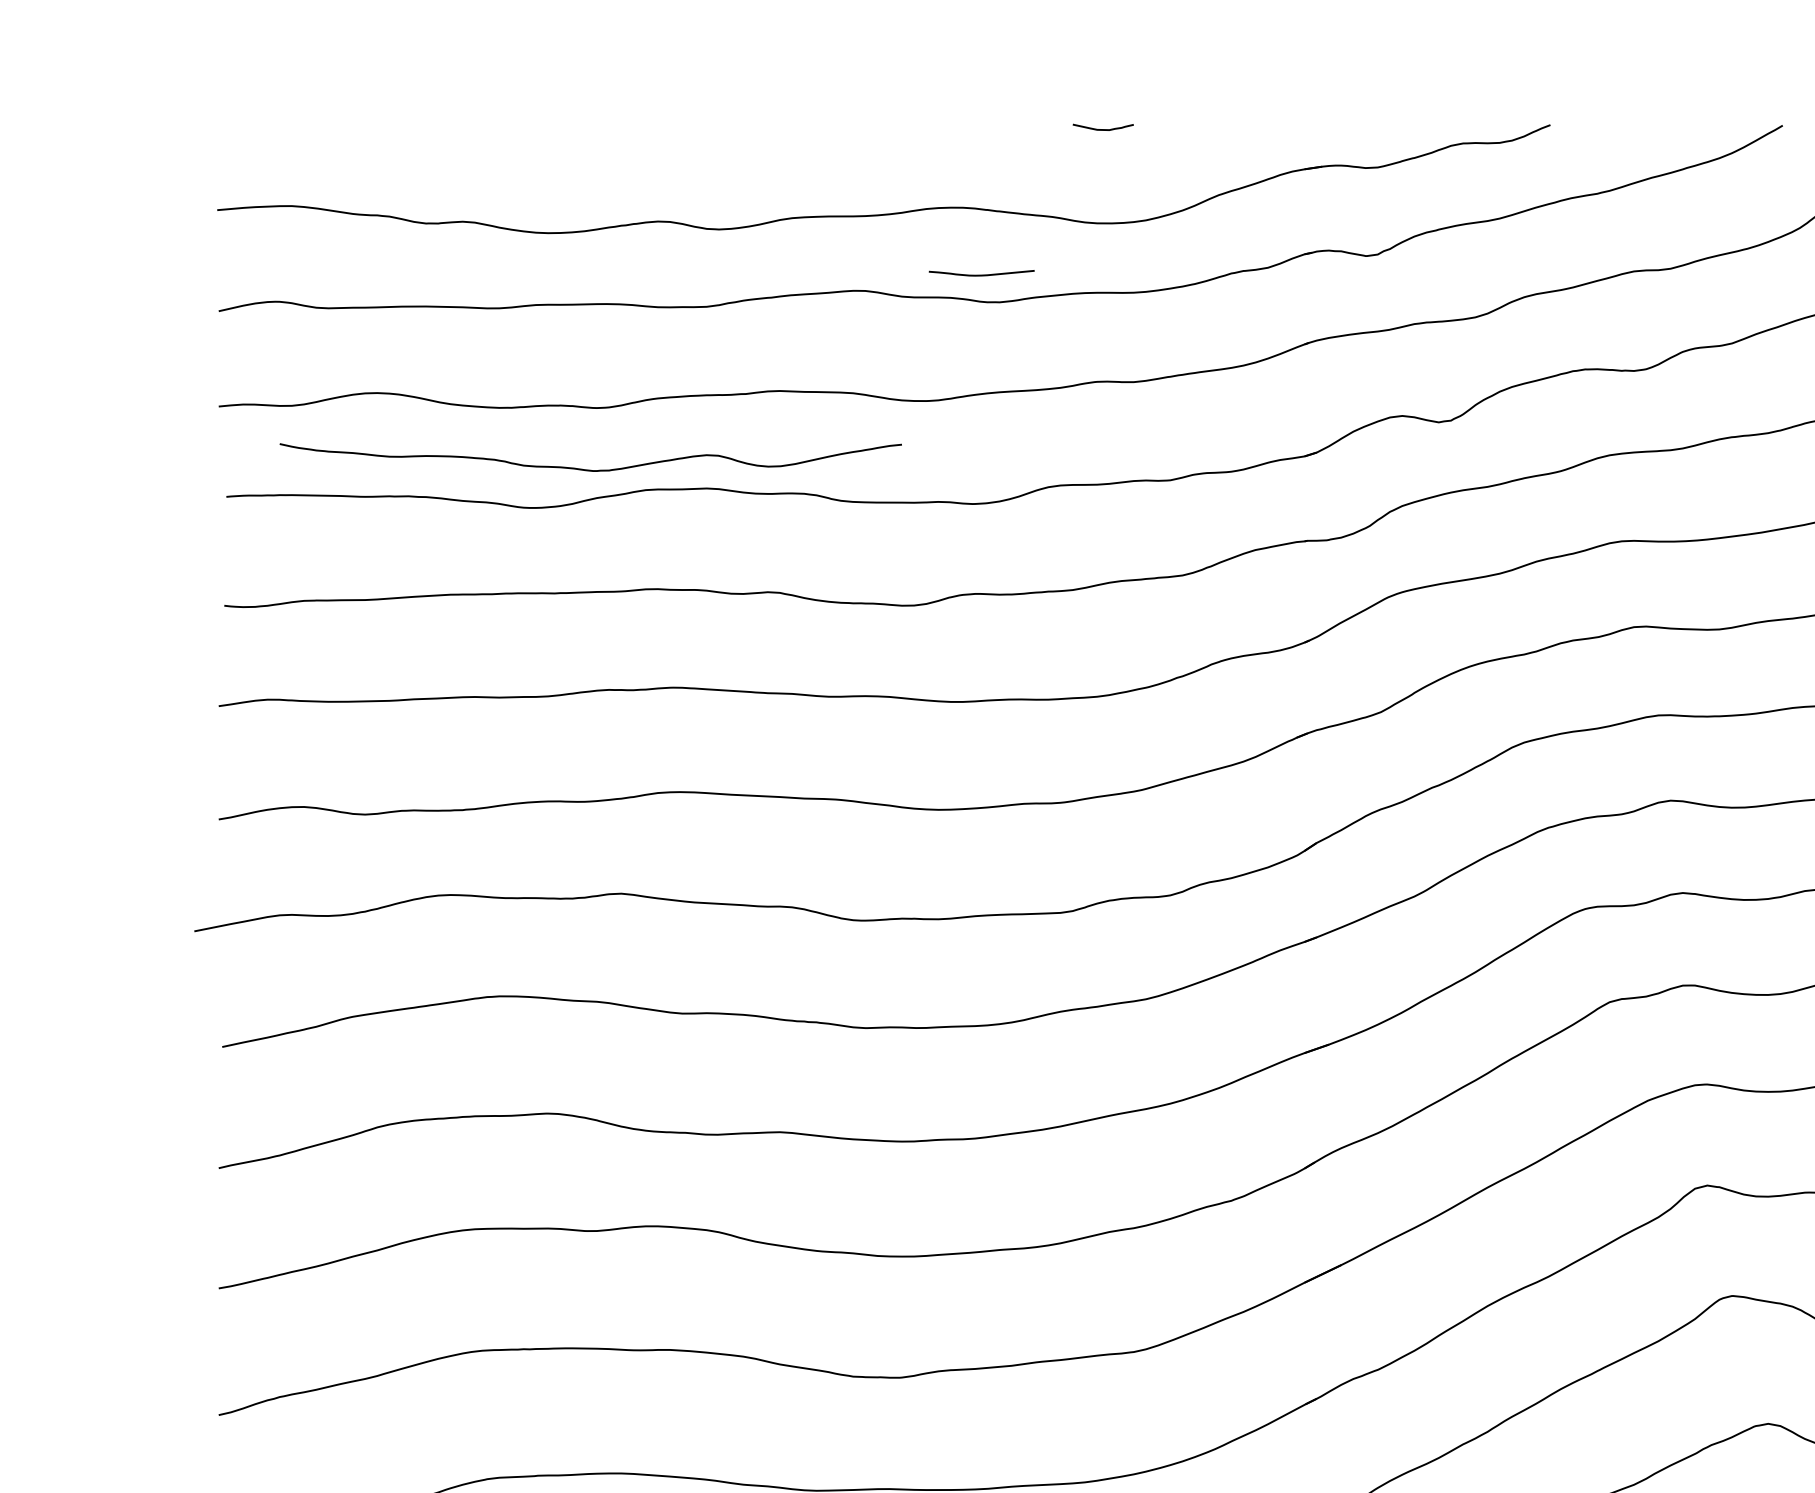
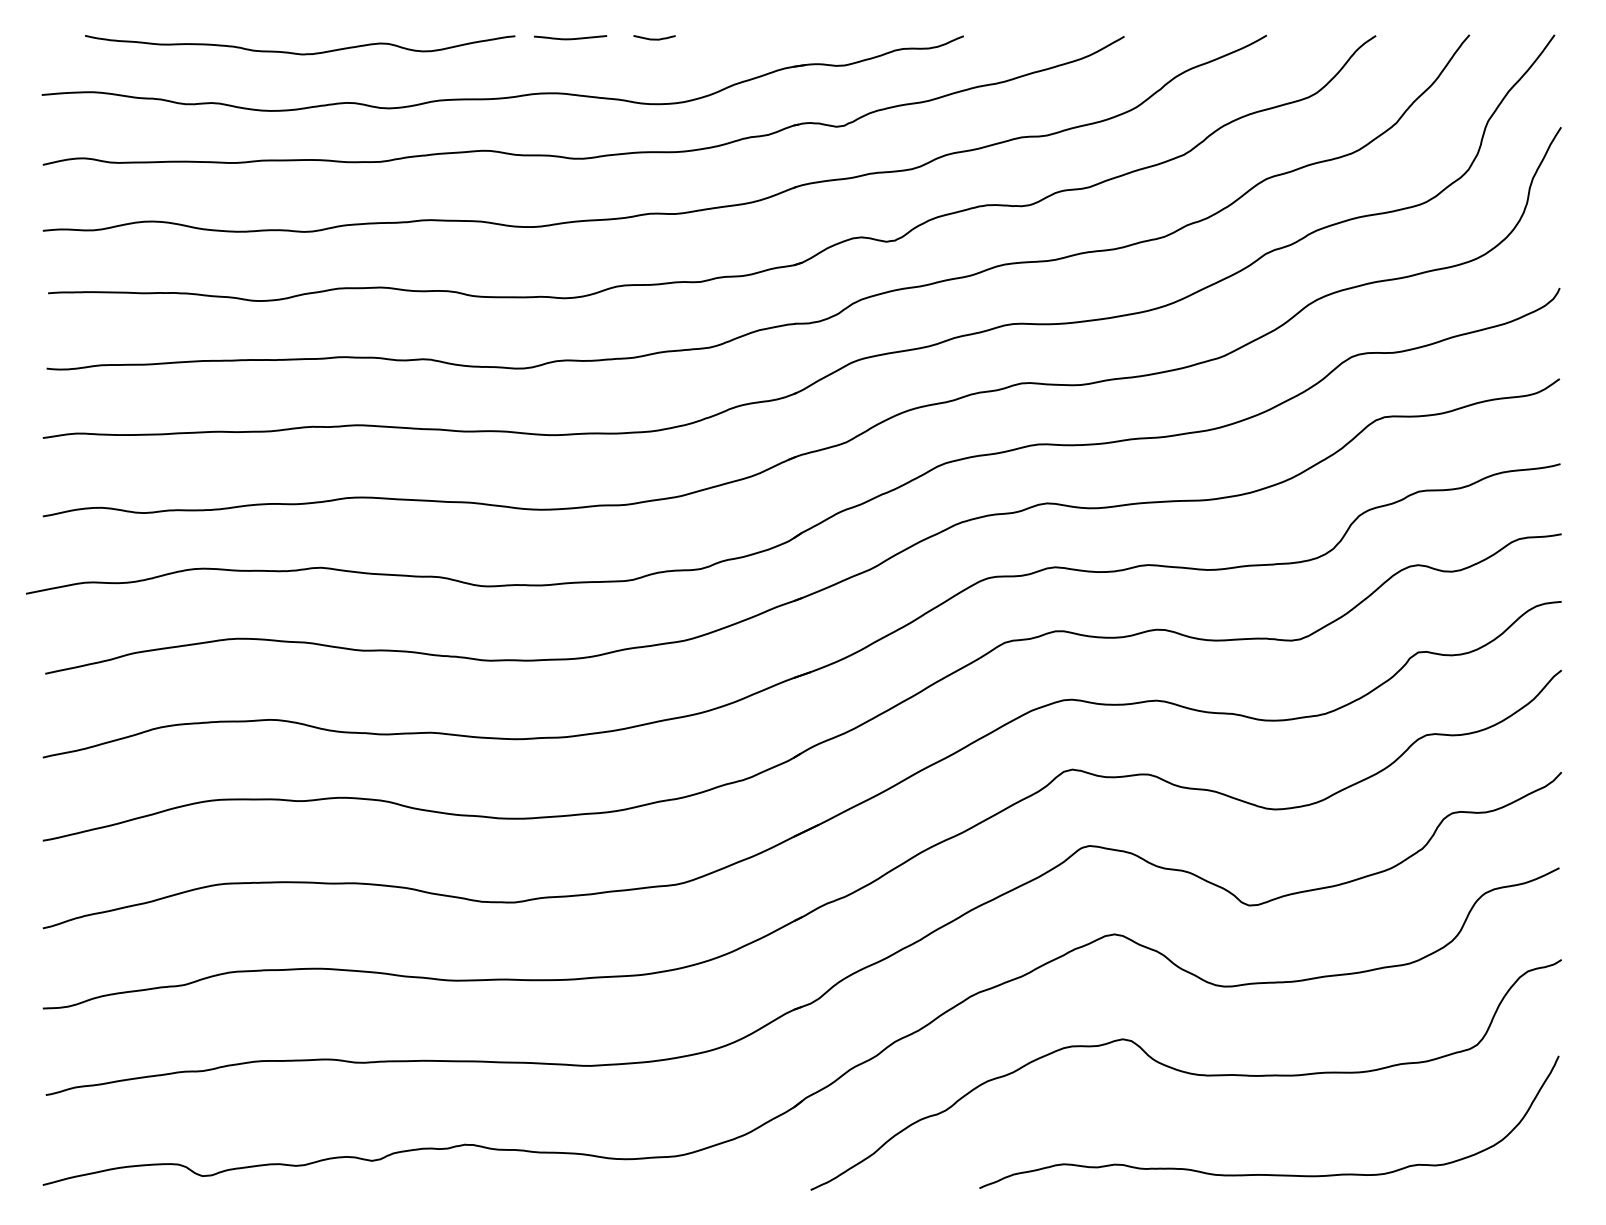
curve: (981, 274) -> (570, 38), moved
curve: (591, 469) -> (300, 53), moved

